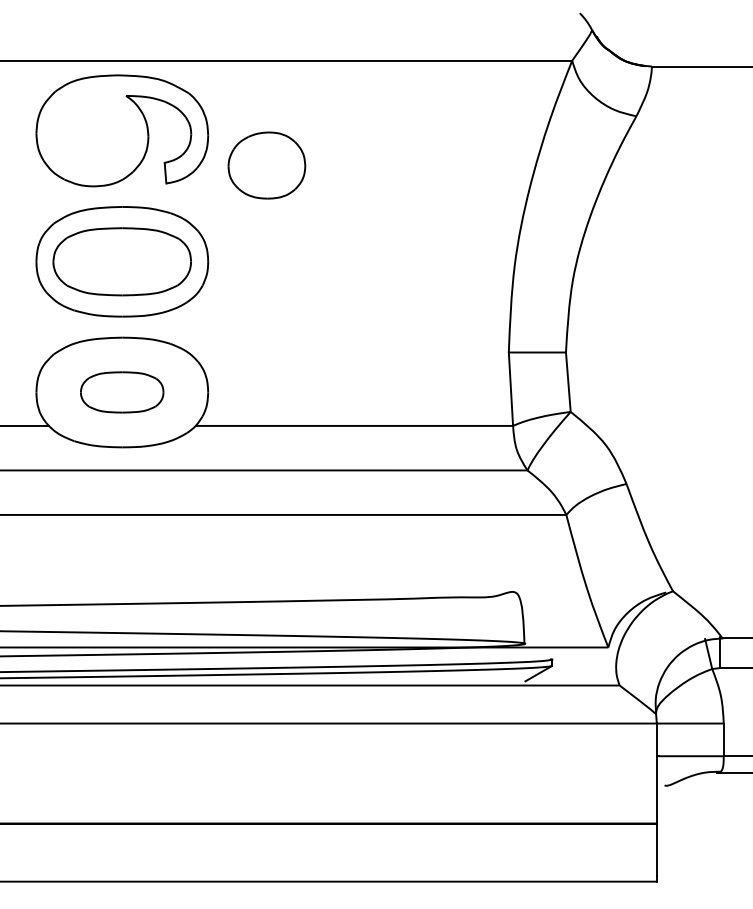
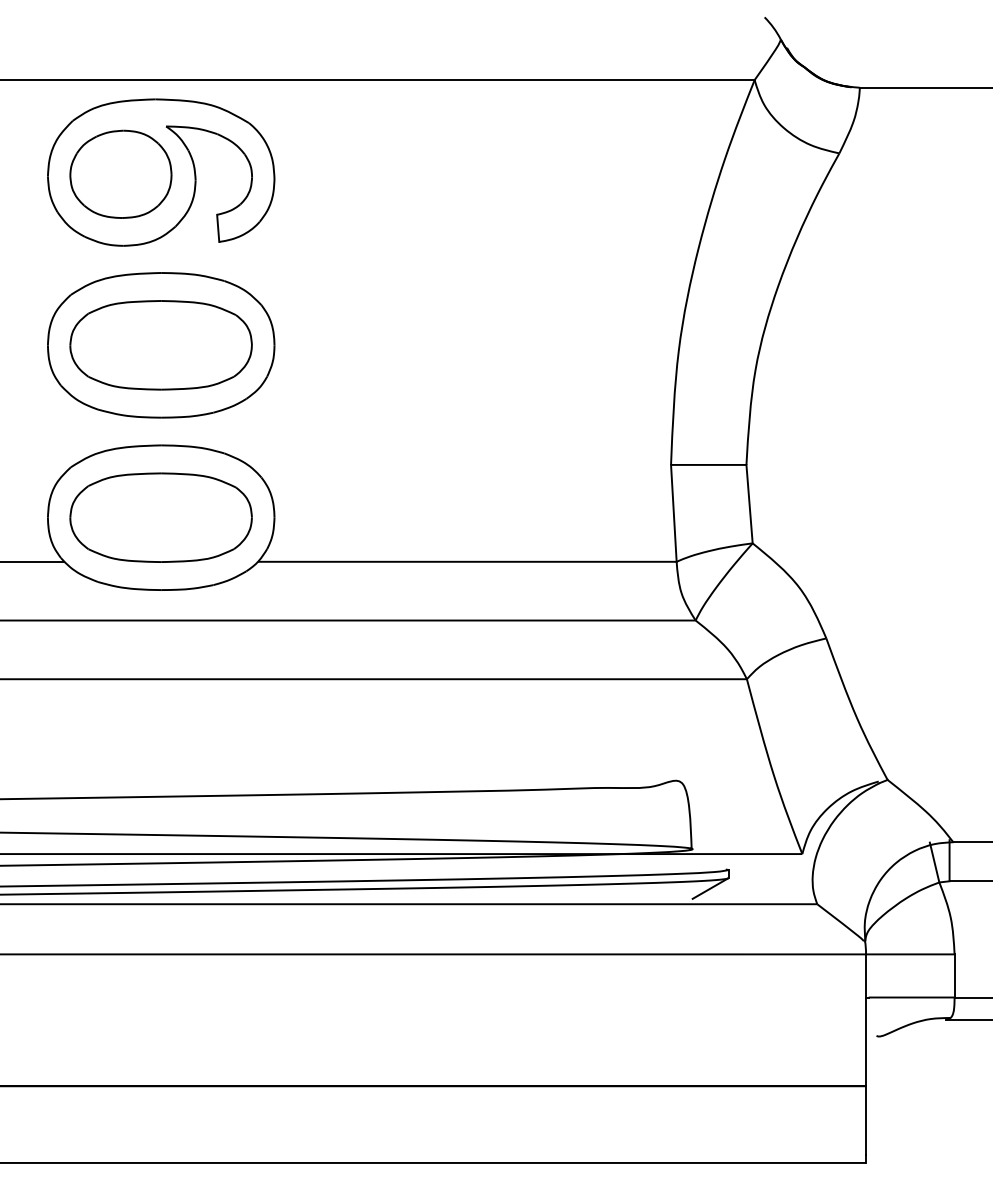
part: (266, 164) -> (120, 173), moved
part: (121, 392) -> (160, 517), size x1.67

